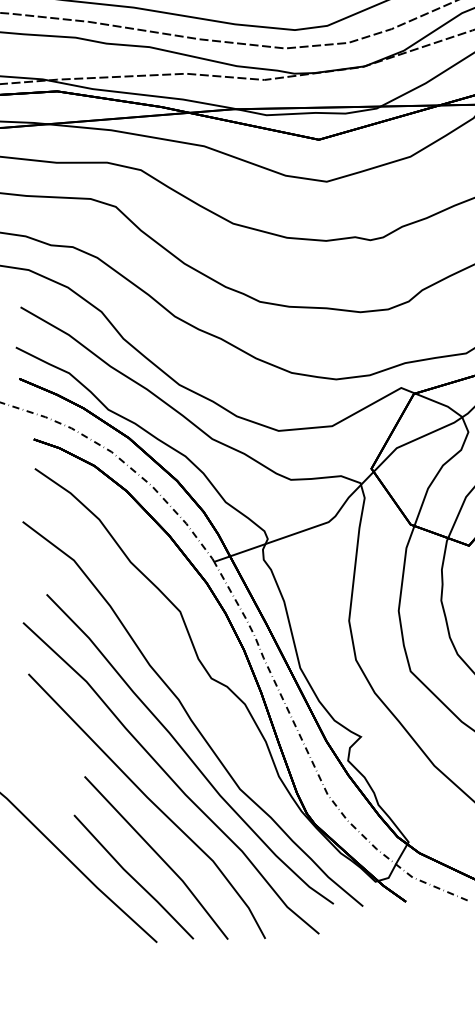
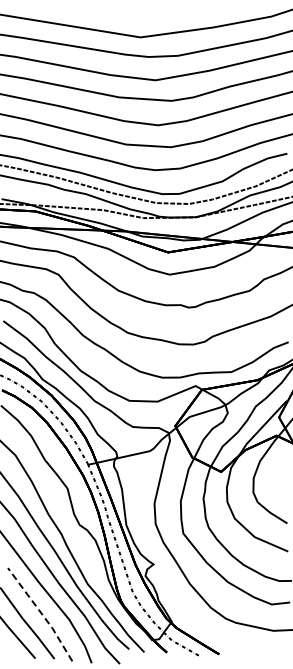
line: (158, 855) -> (41, 613), solid -> dashed

